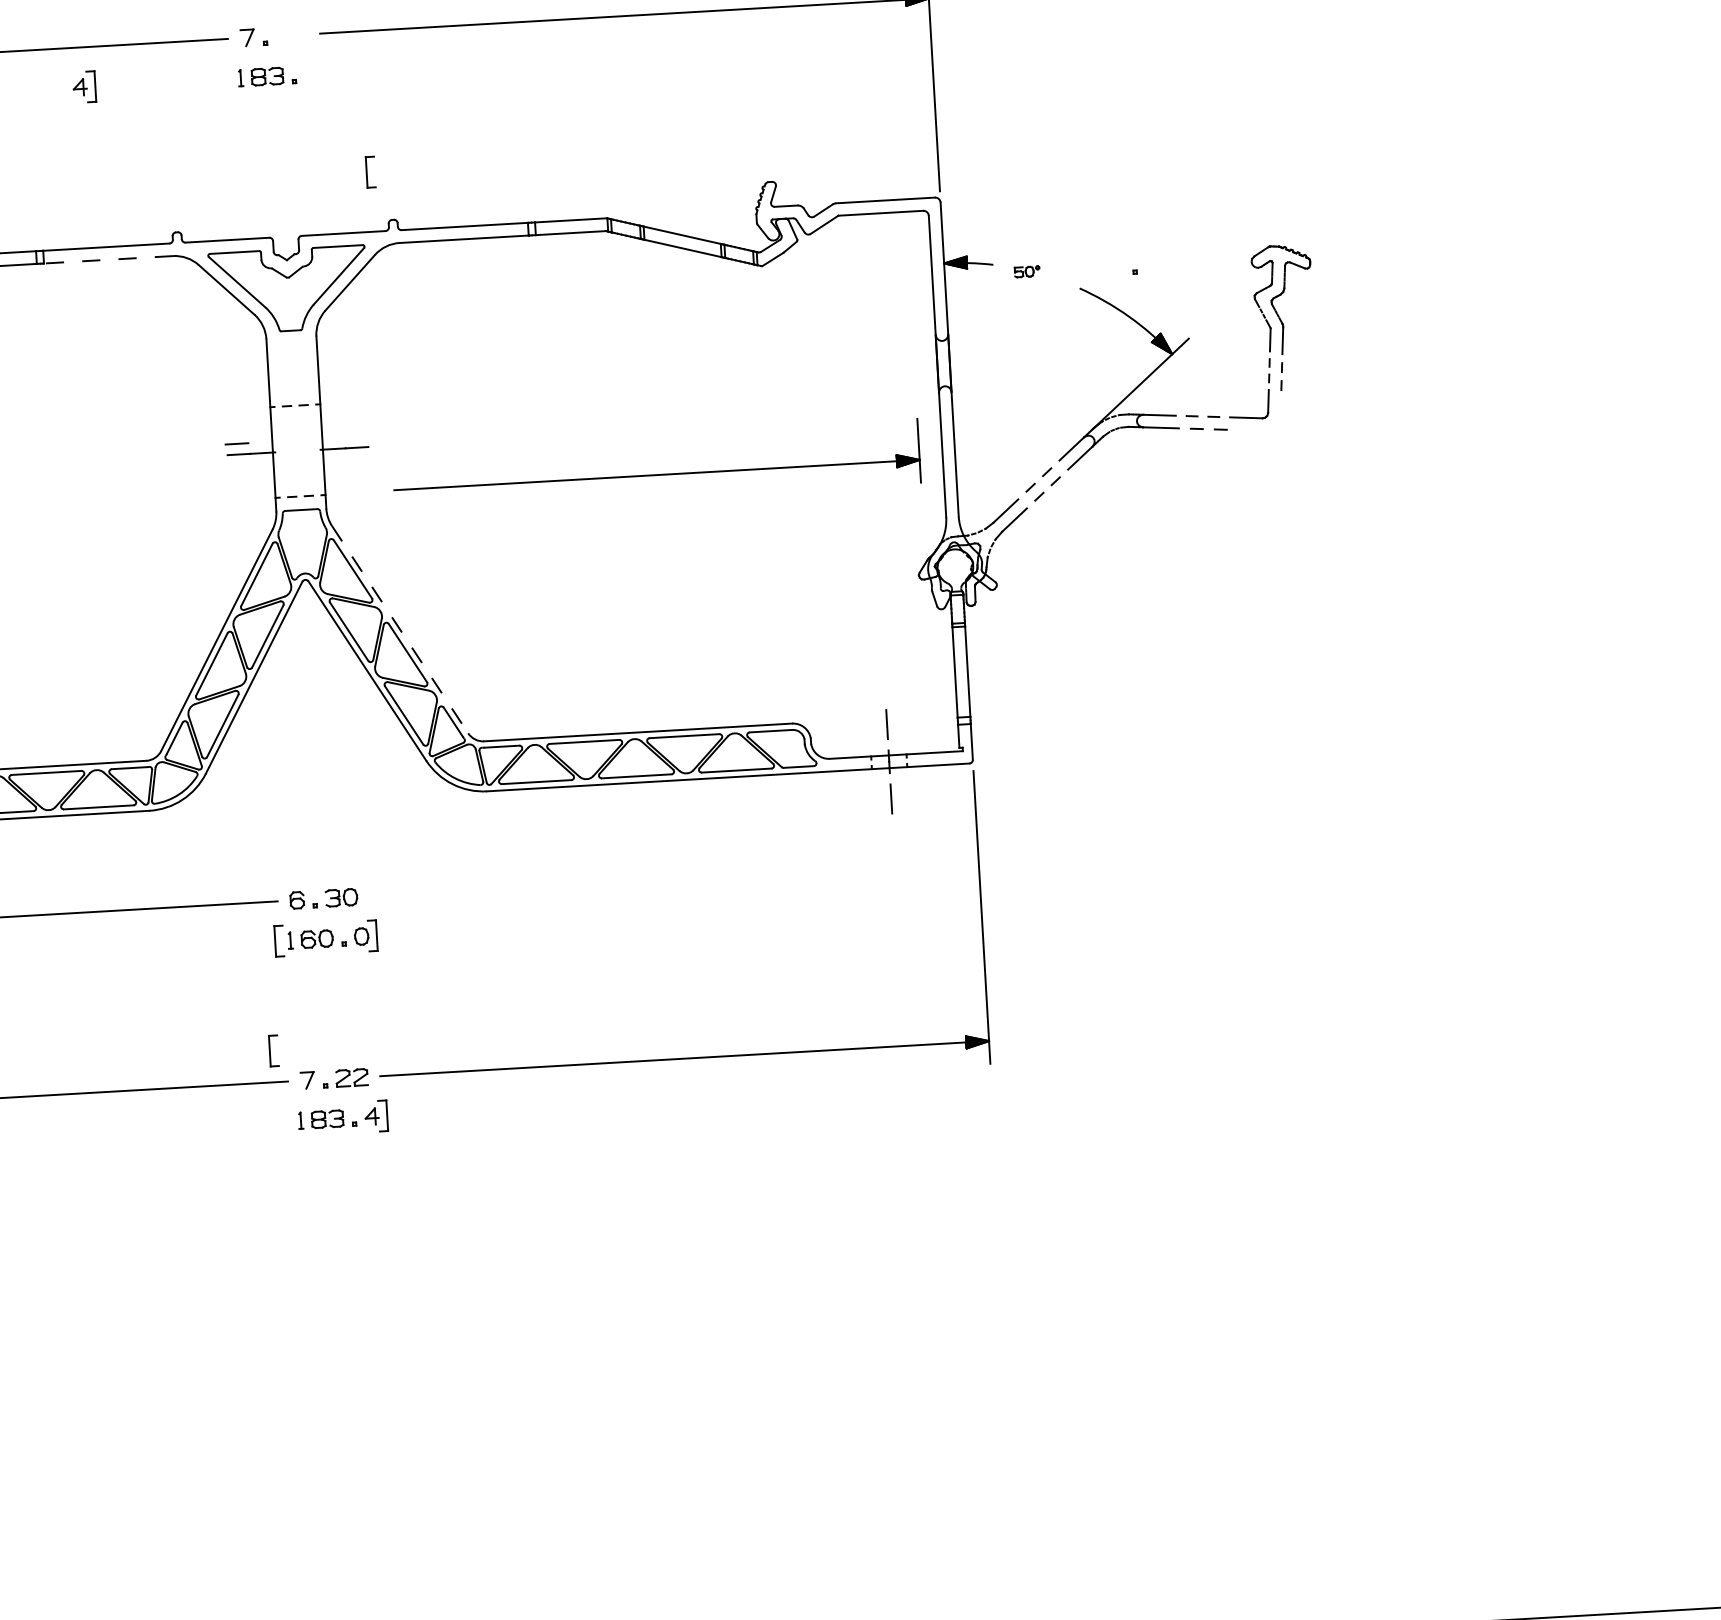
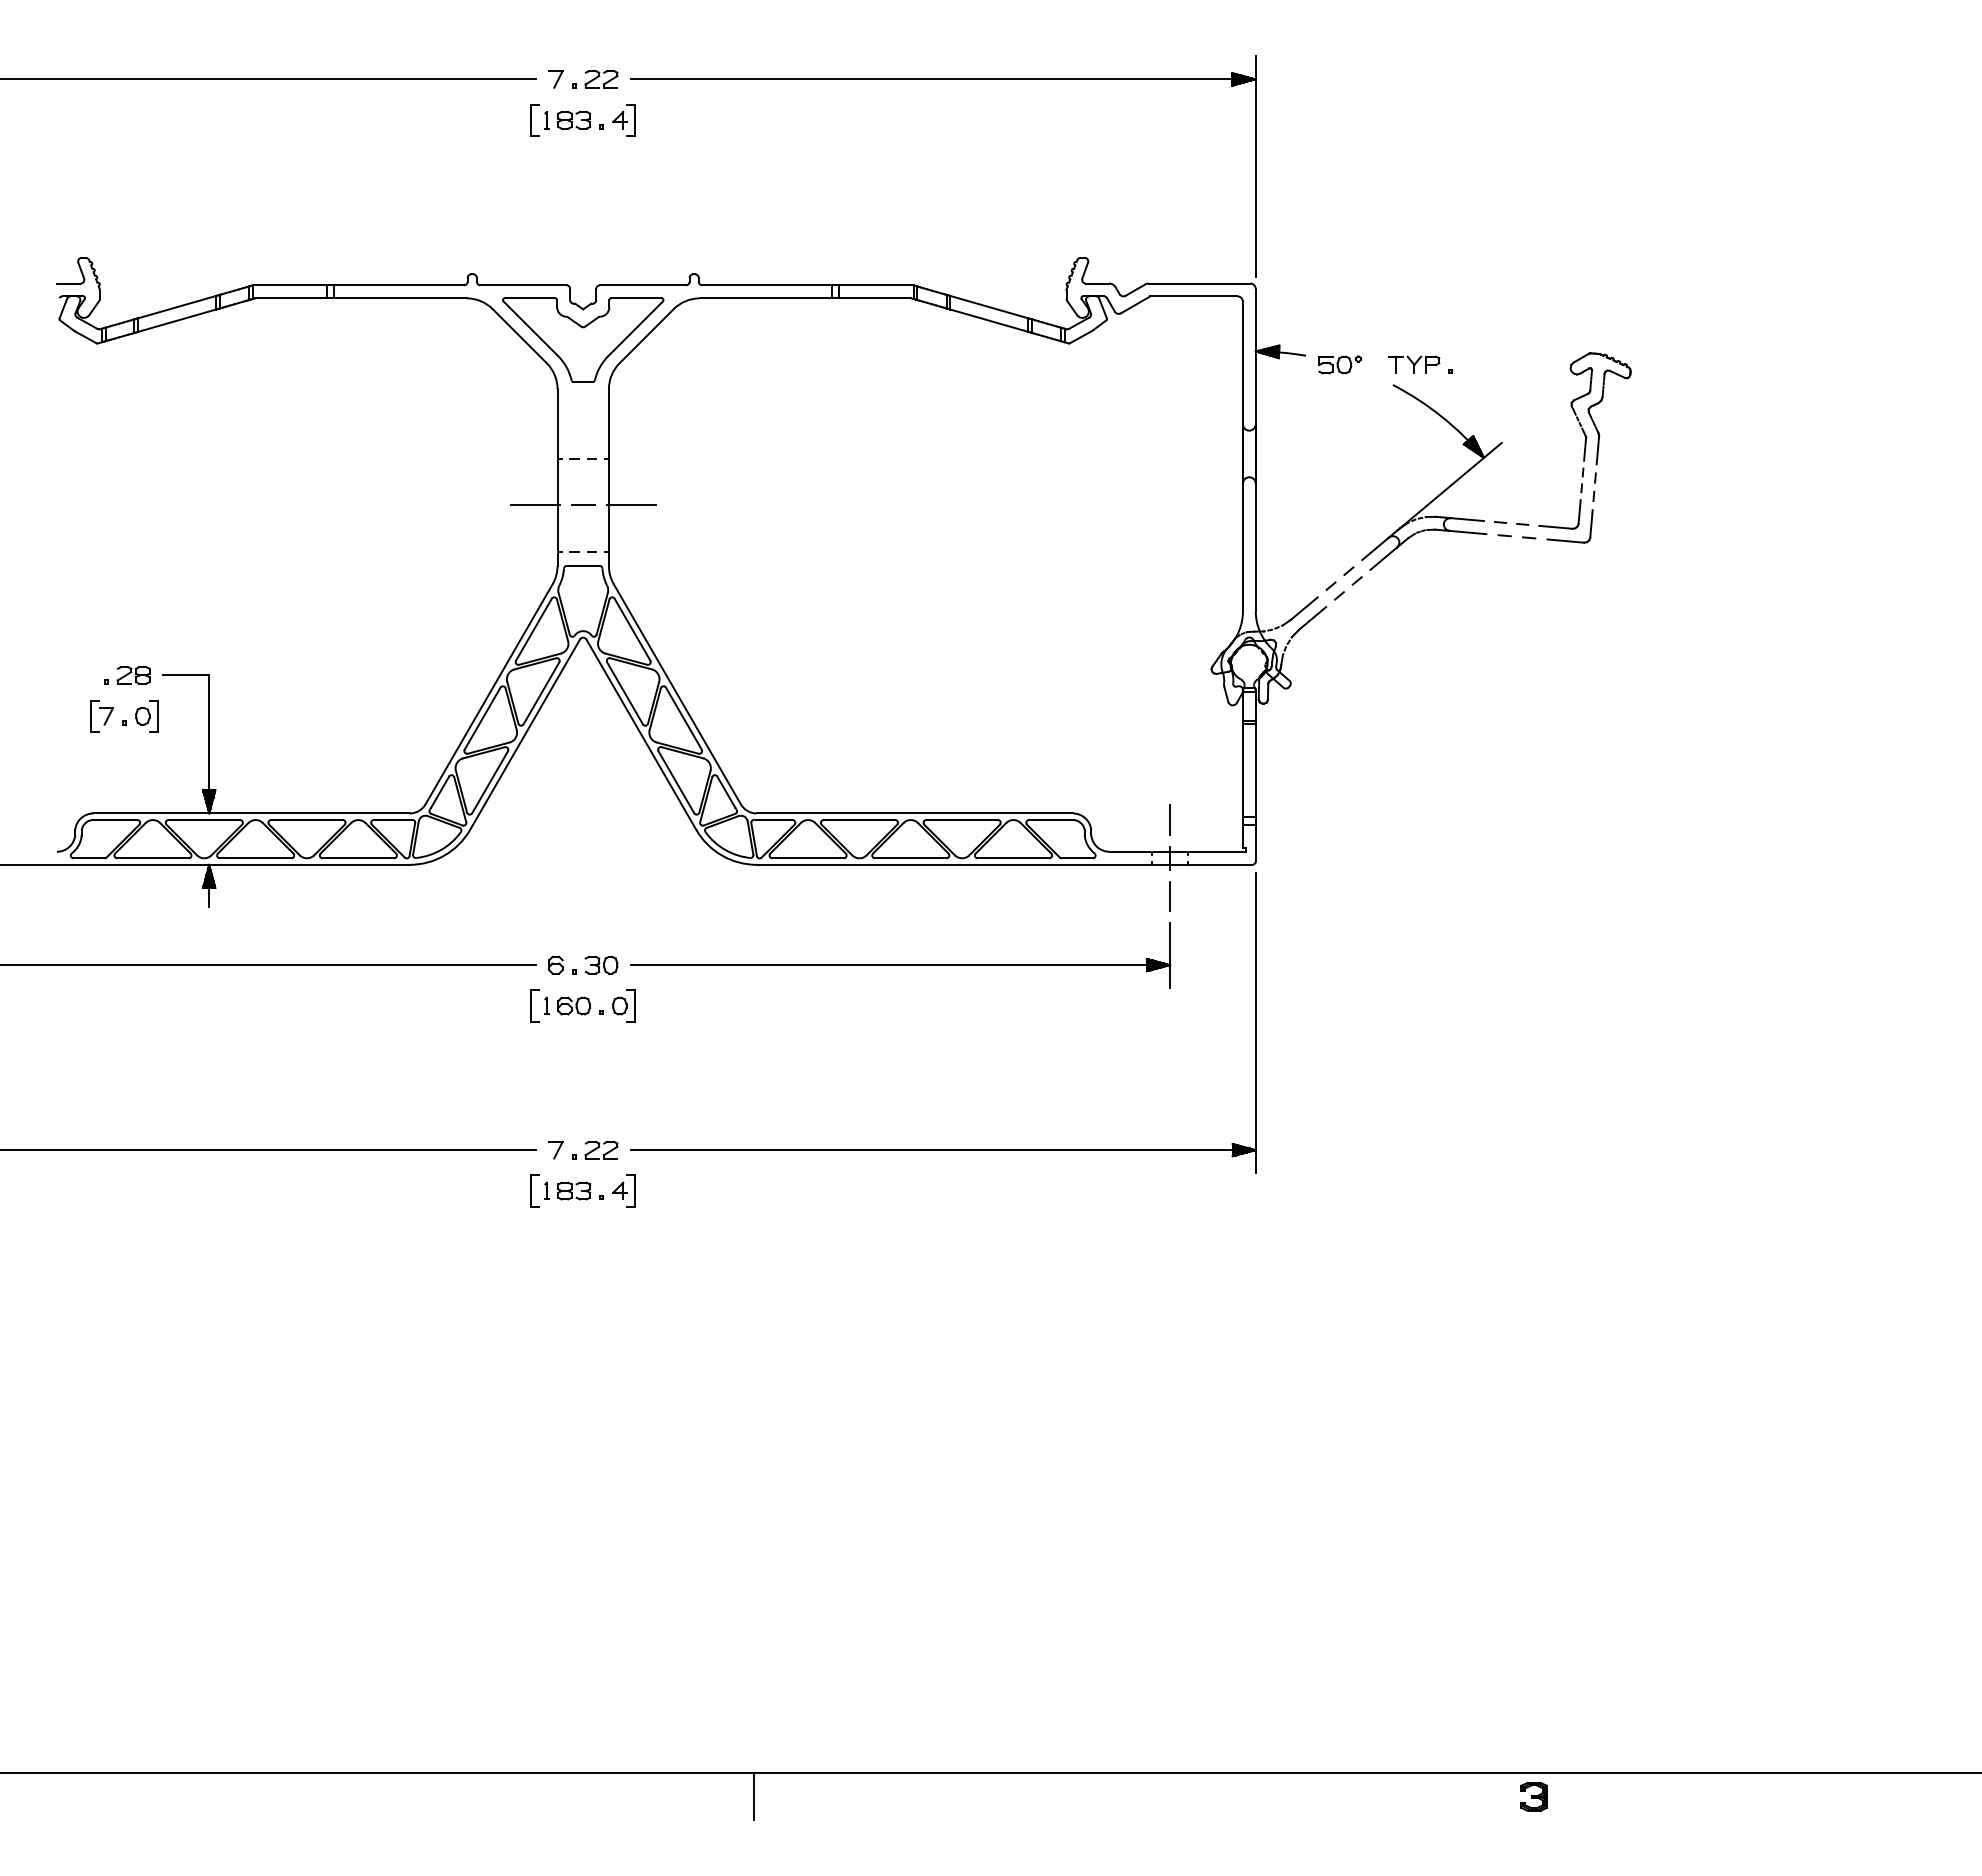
part: (291, 35) -> (601, 79), added
part: (83, 87) -> (623, 120), moved
part: (370, 172) -> (534, 120), moved
line: (108, 259) -> (400, 298), dashed -> solid
part: (1099, 267) -> (1414, 364), added
part: (1027, 271) -> (1340, 364), size x1.67
part: (1260, 429) -> (1569, 540), added
line: (237, 442) -> (583, 504), moved
part: (657, 474) -> (900, 964), moved
line: (400, 629) -> (677, 694), dashed -> solid
part: (273, 1050) -> (534, 1190), moved

